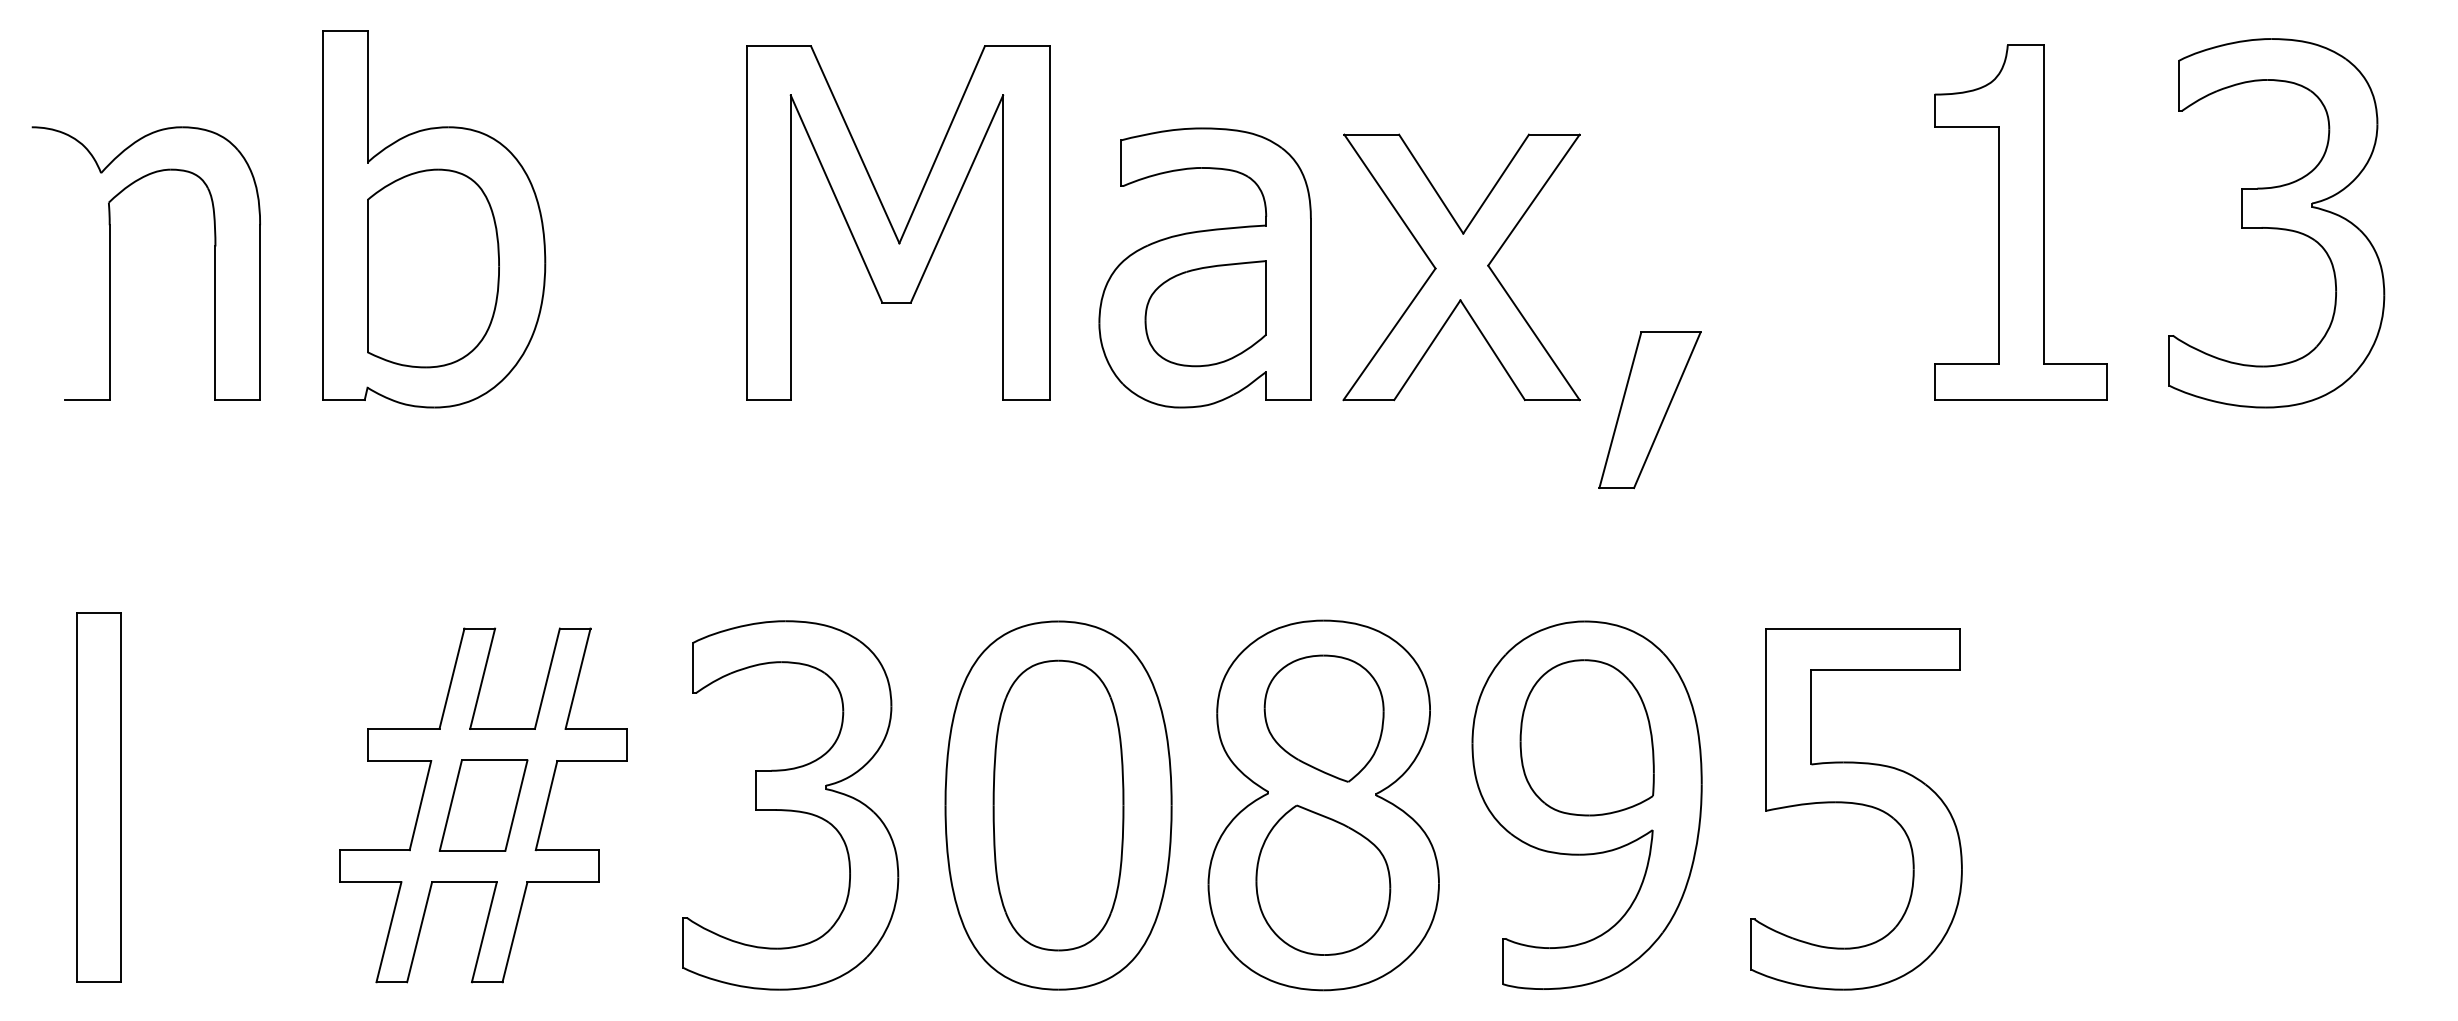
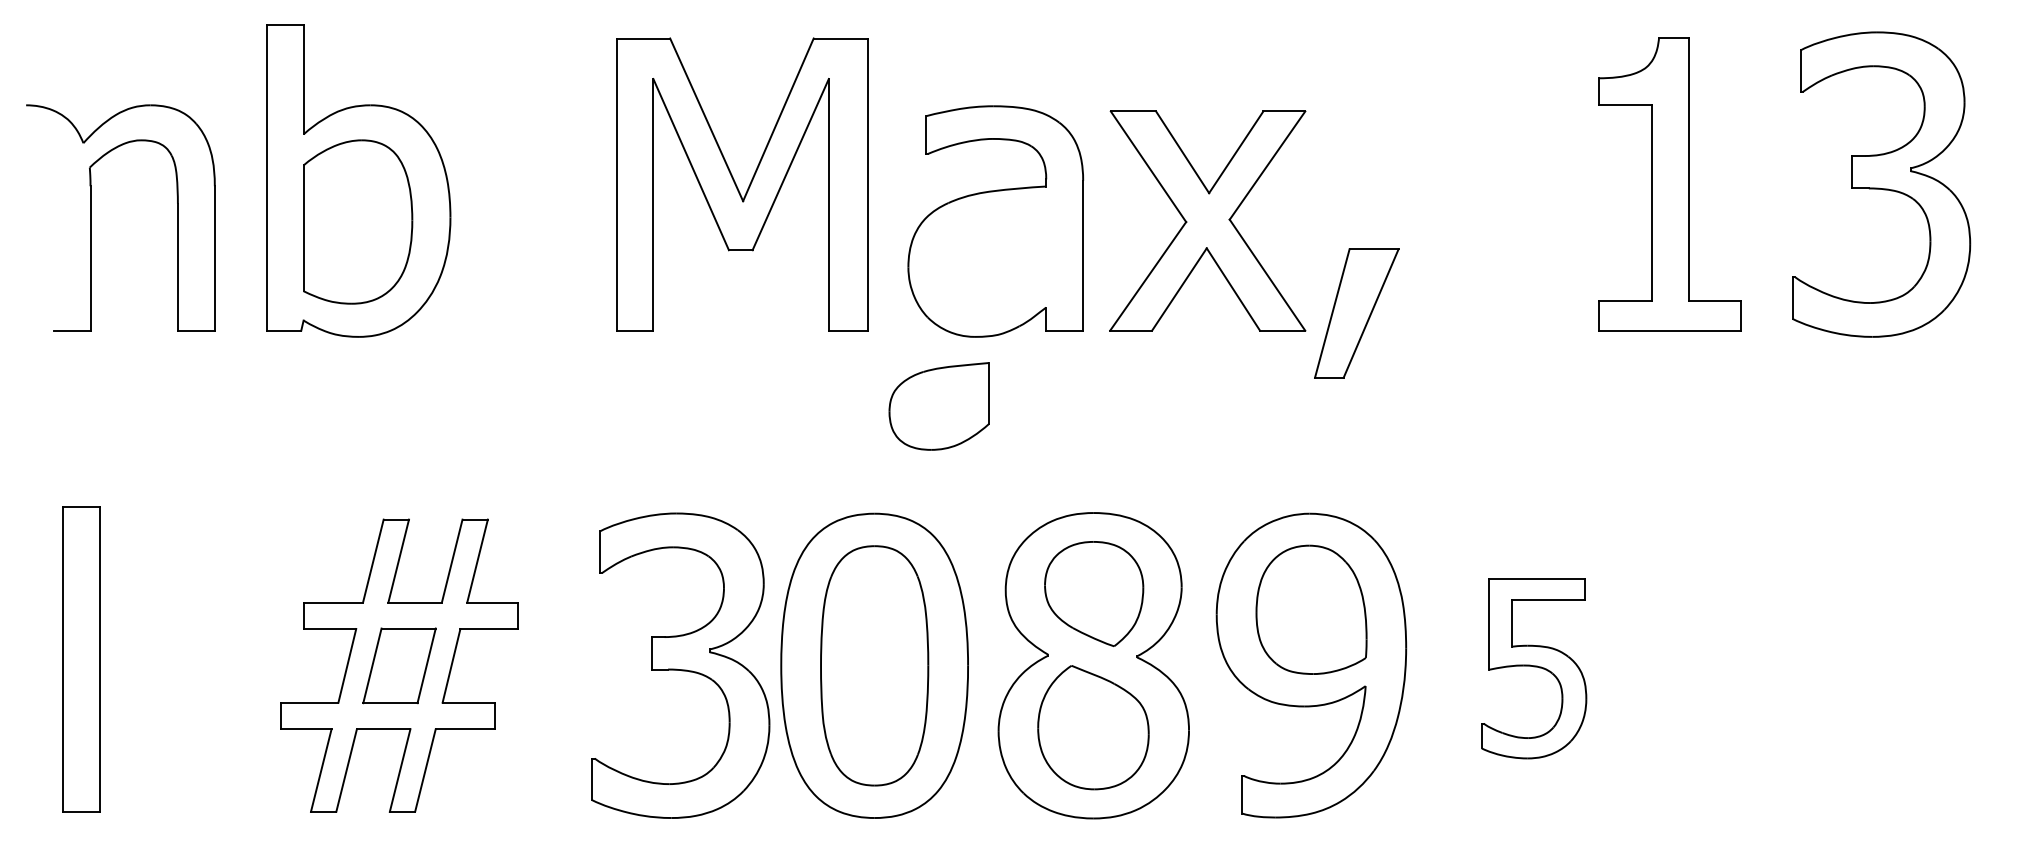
part: (1205, 313) -> (939, 406), moved
part: (1649, 410) -> (1356, 313), moved
part: (790, 805) -> (680, 665), moved
part: (1856, 809) -> (1534, 669), size x0.6

